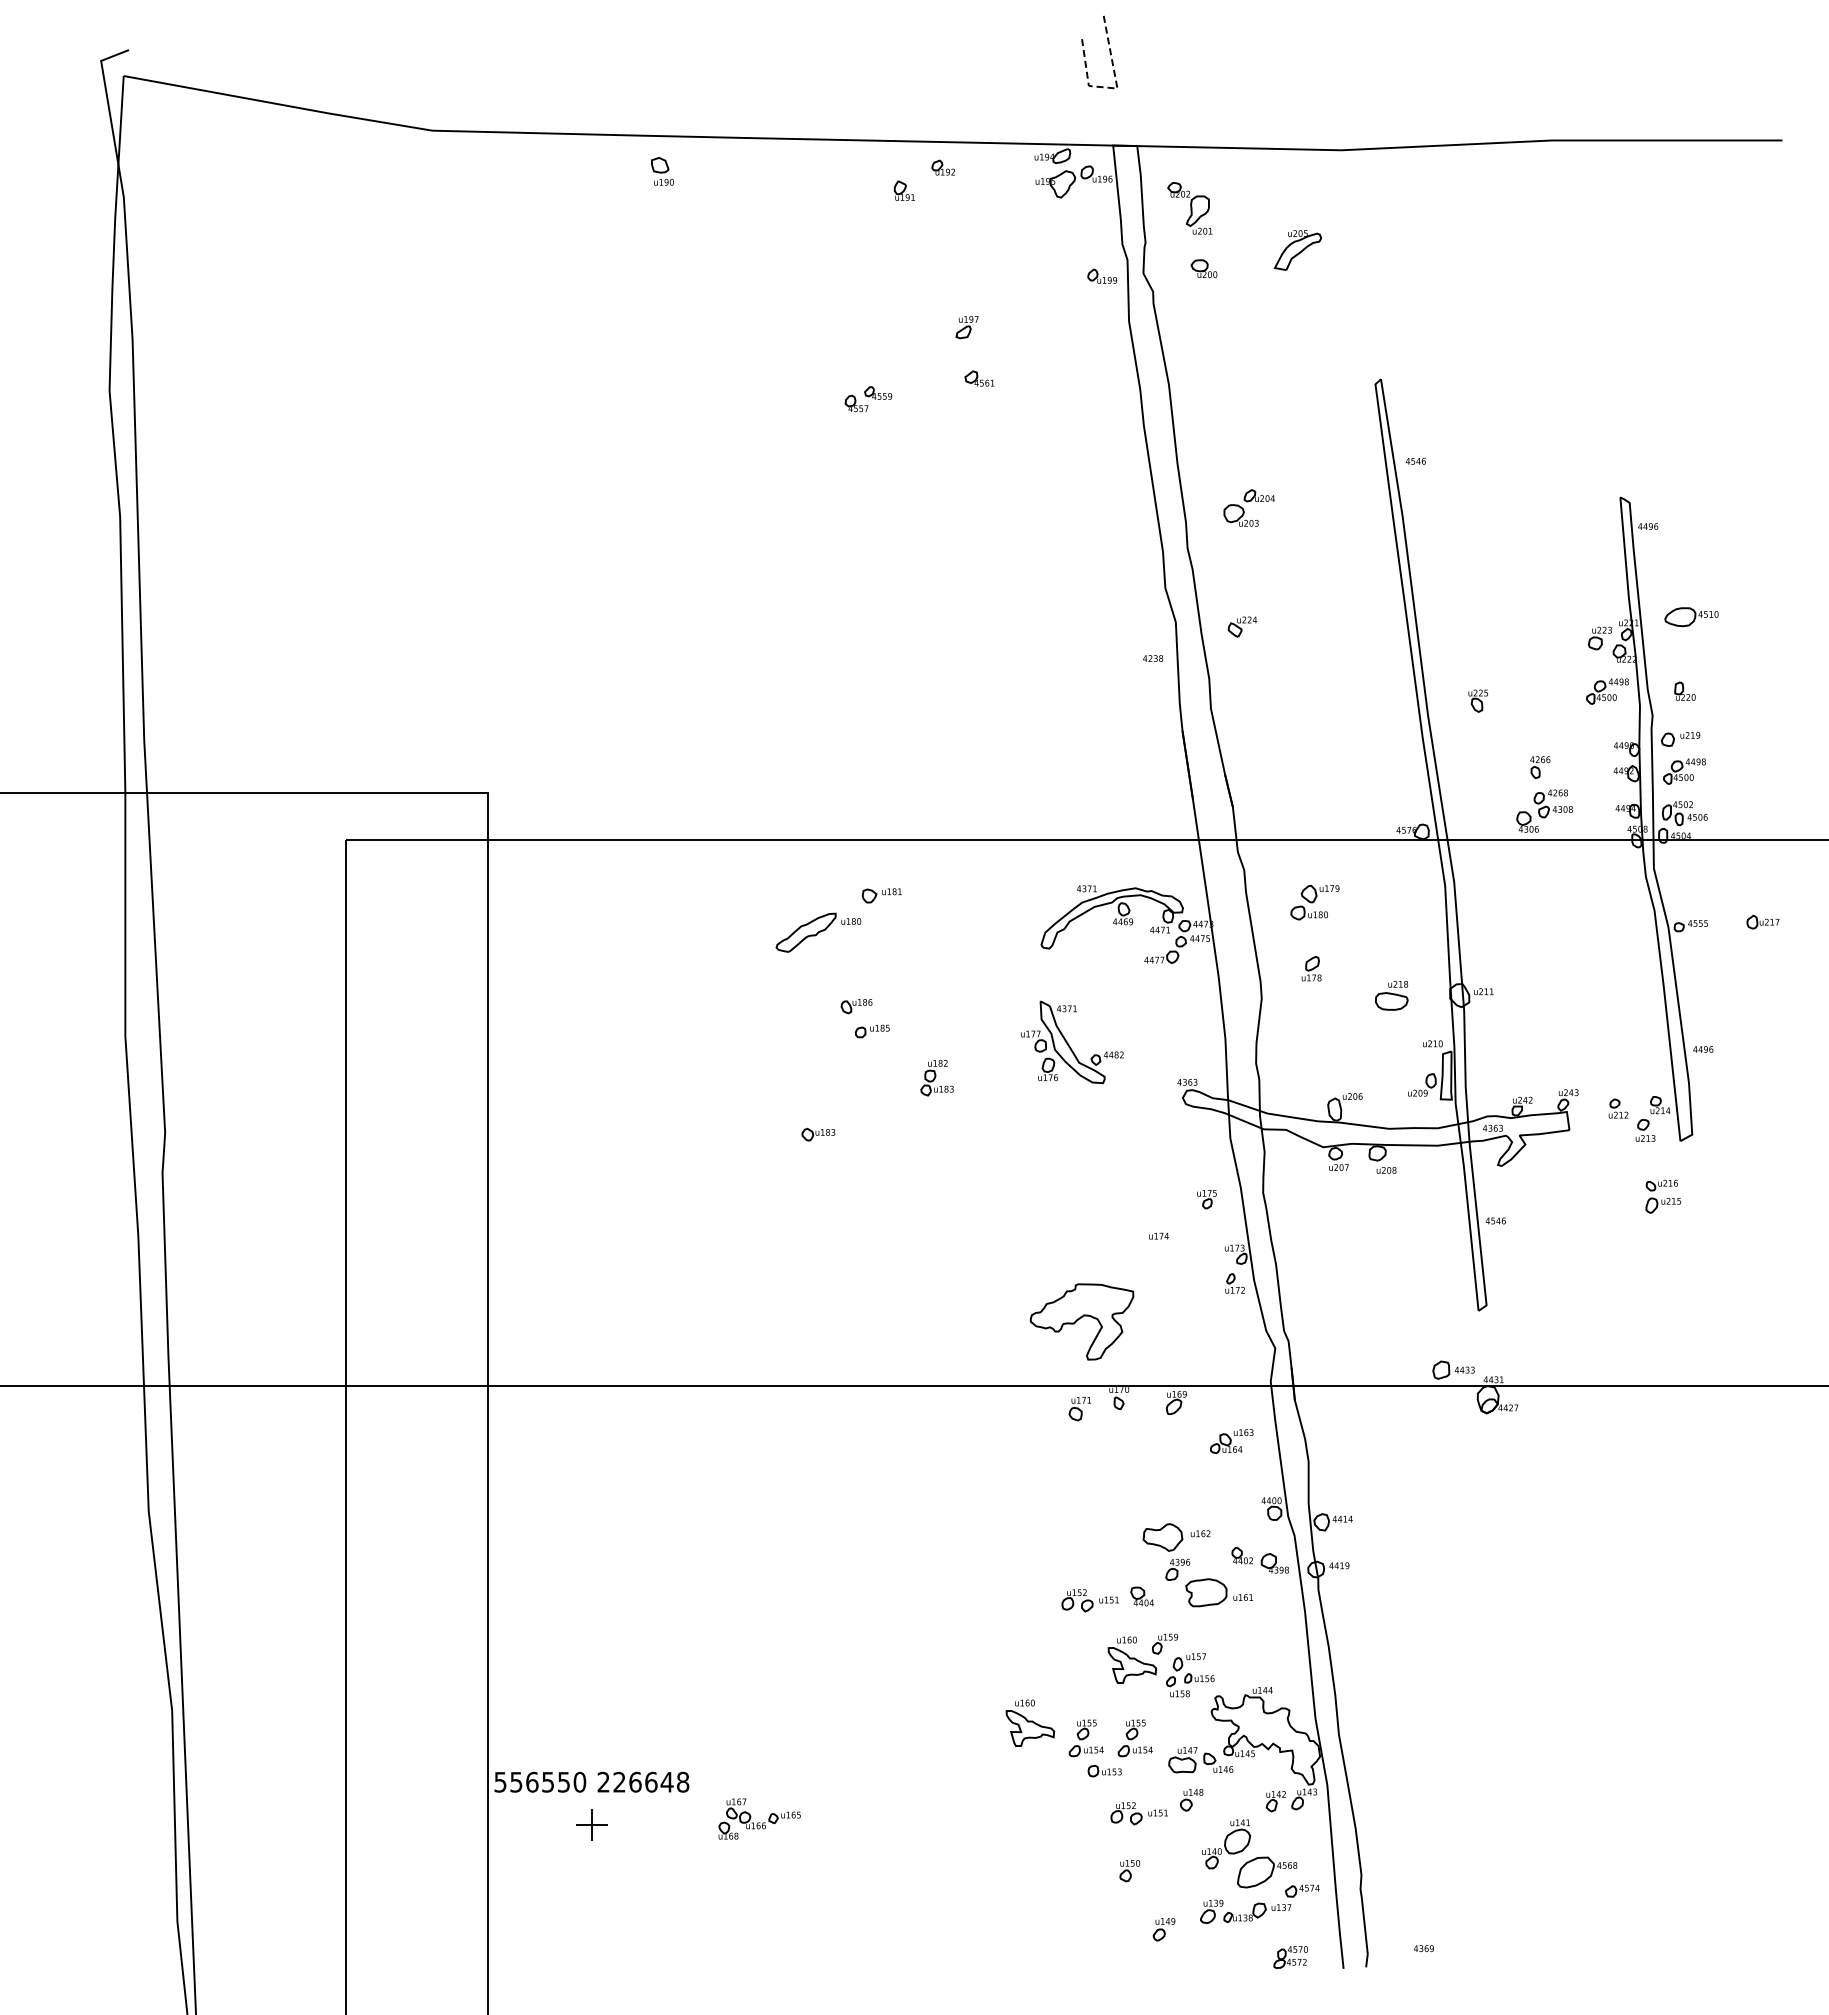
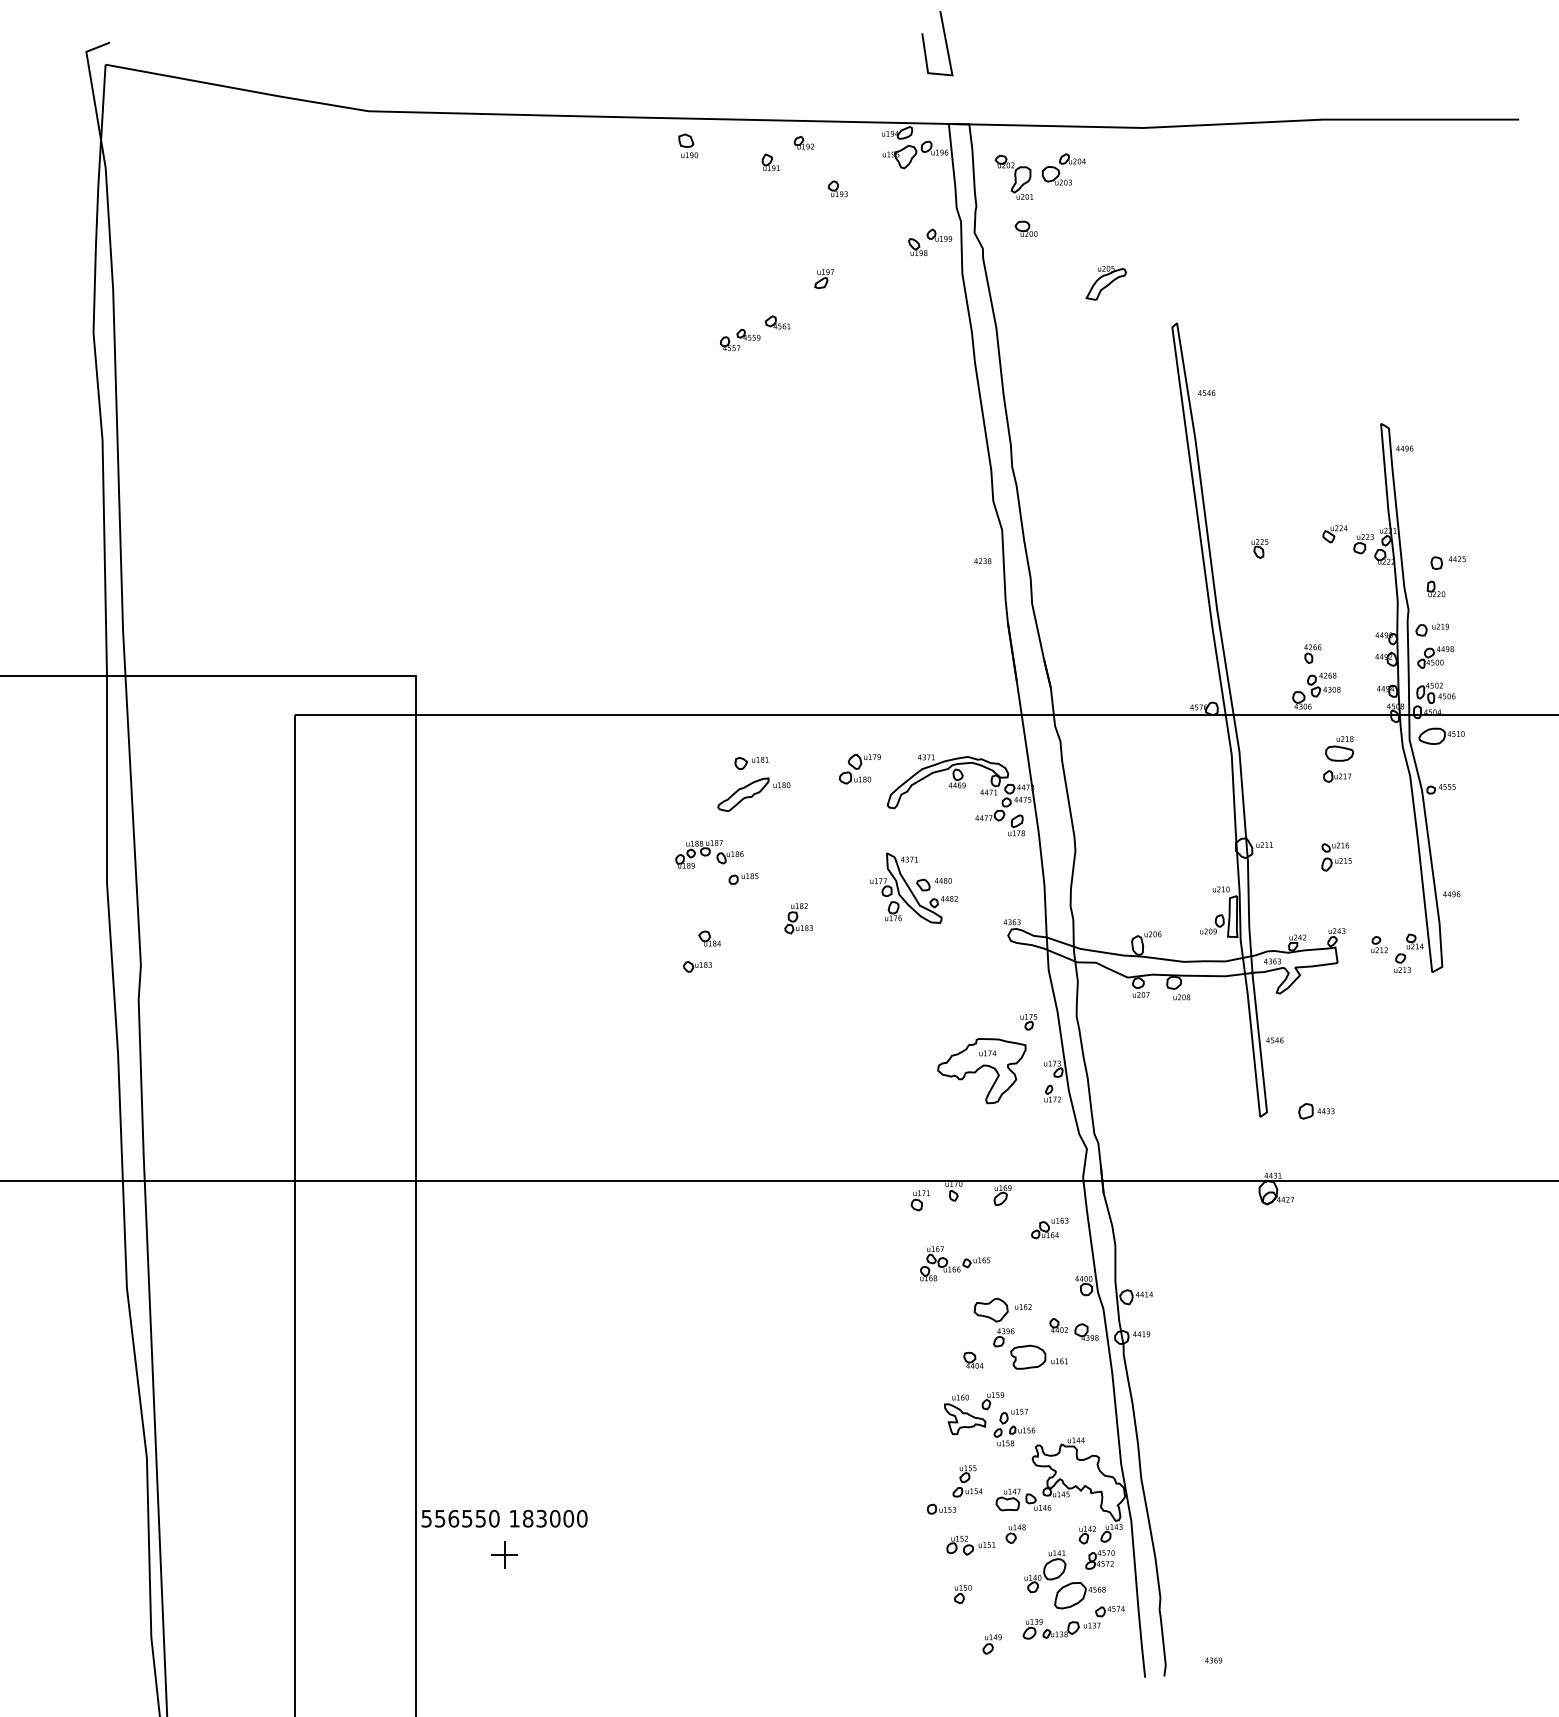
line: (1117, 88) -> (952, 75), dashed -> solid
part: (662, 171) -> (688, 146), moved
part: (982, 221) -> (837, 188), added
part: (1297, 250) -> (1105, 283), moved
part: (1076, 289) -> (917, 246), added
part: (979, 378) -> (777, 322), moved
part: (1248, 507) -> (1063, 169), moved
part: (1691, 617) -> (1441, 736), moved
part: (1242, 626) -> (1335, 533), moved
part: (1698, 660) -> (1447, 562), added
part: (1607, 691) -> (1370, 589), removed
part: (1478, 700) -> (1260, 548), moved
part: (1314, 902) -> (859, 769), moved
part: (1762, 922) -> (1336, 776), moved
part: (818, 932) -> (753, 794), moved
part: (1311, 968) -> (1016, 825), moved
part: (1391, 995) -> (1339, 748), moved
part: (819, 1002) -> (698, 854), added
part: (1095, 1037) -> (933, 884), added
part: (832, 1101) -> (709, 938), added
part: (1662, 1196) -> (1335, 856), moved
part: (1082, 1321) -> (982, 1070), moved
part: (1453, 1369) -> (1316, 1110), moved
part: (1089, 1600) -> (928, 1363), removed
part: (1029, 1722) -> (877, 1467), removed
part: (1085, 1738) -> (925, 1481), removed
text: (643, 1781) -> (548, 1518), 226648 -> 183000
part: (759, 1818) -> (955, 1263), moved
part: (1290, 1957) -> (1099, 1559), moved

